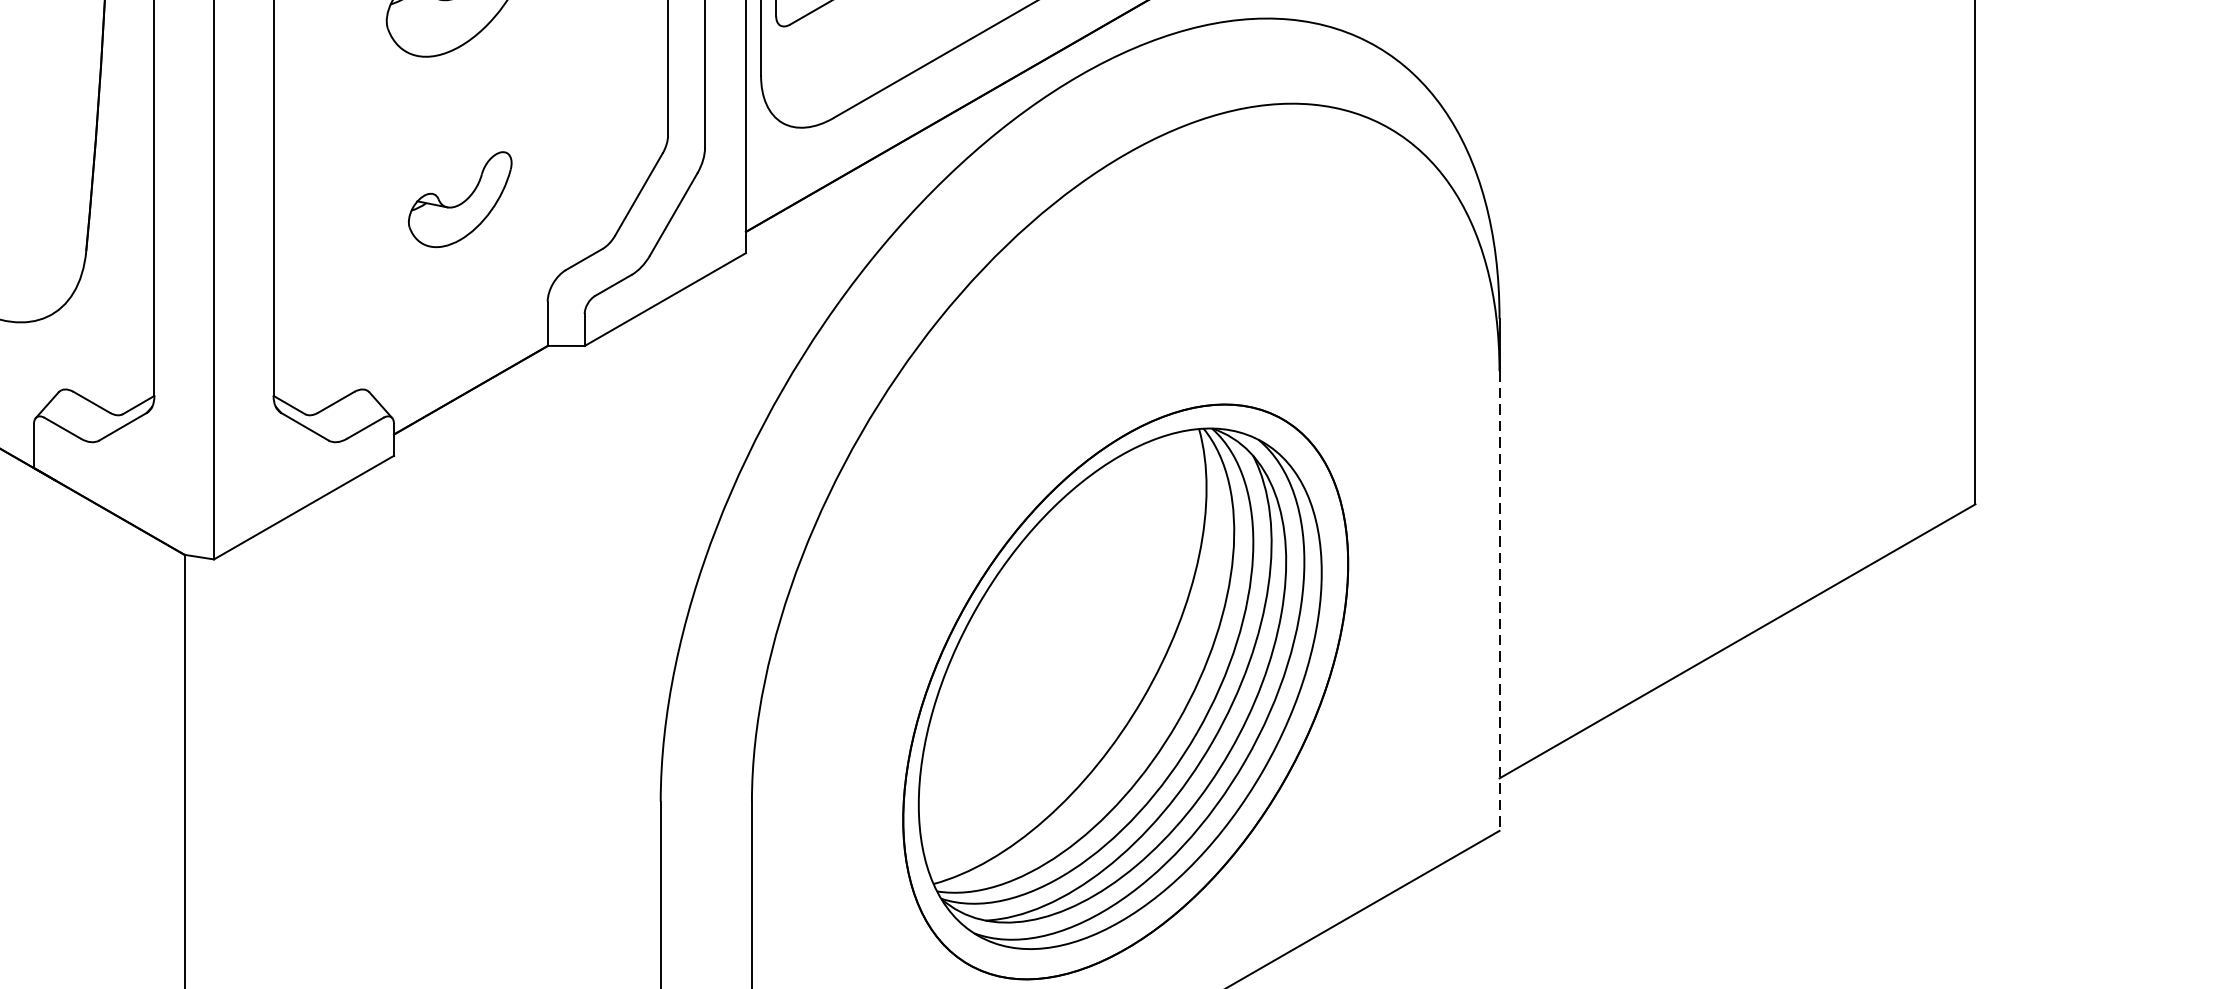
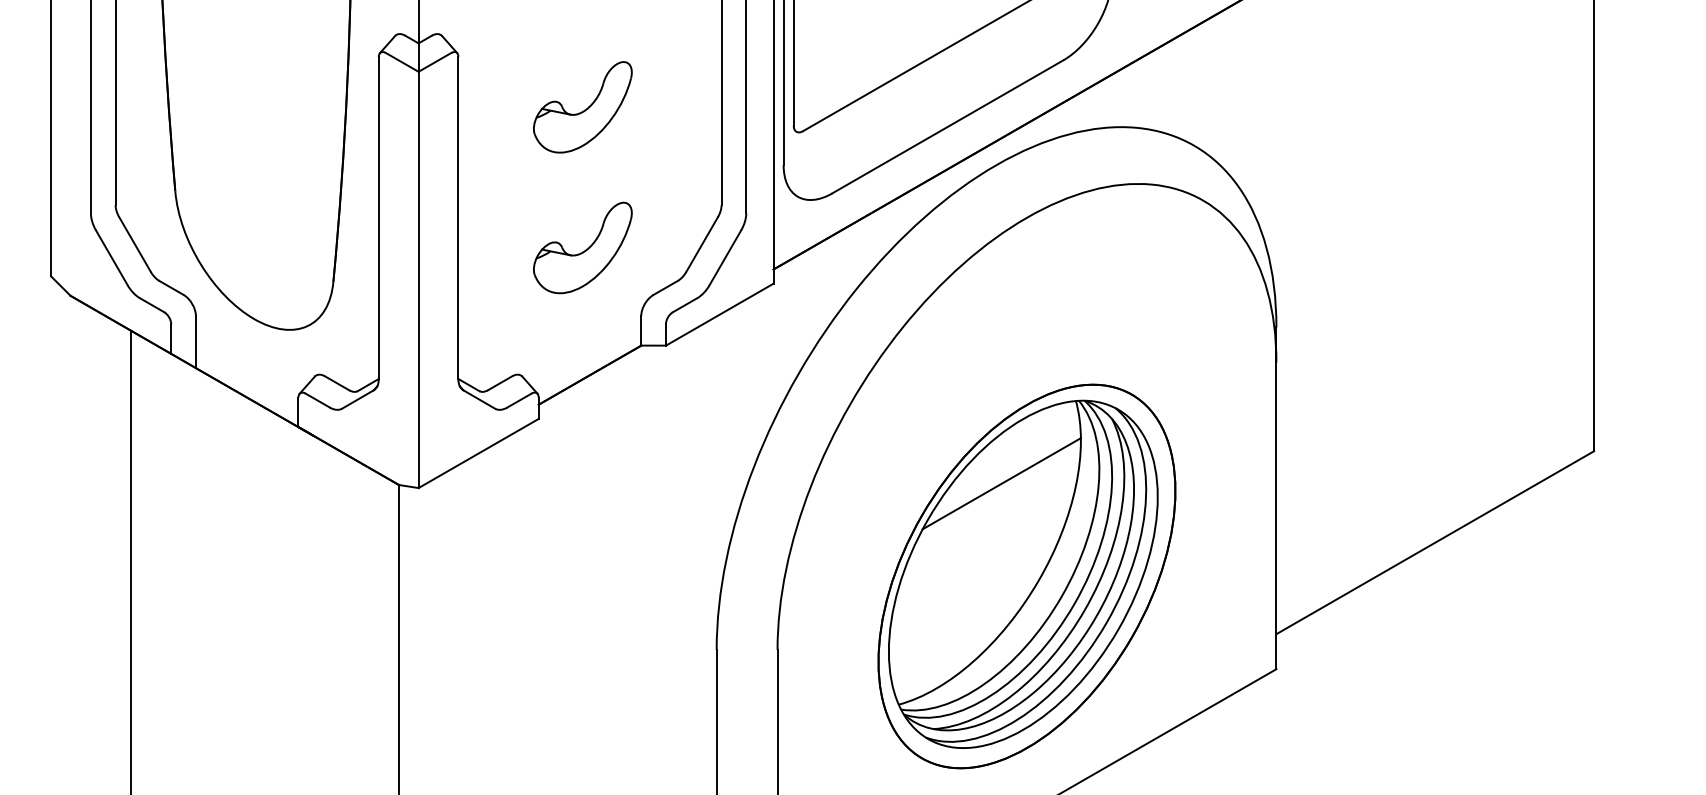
part: (459, 198) -> (582, 247), size x1.43
line: (1087, 552) -> (1001, 483), added
line: (1499, 602) -> (1276, 516), dashed -> solid

